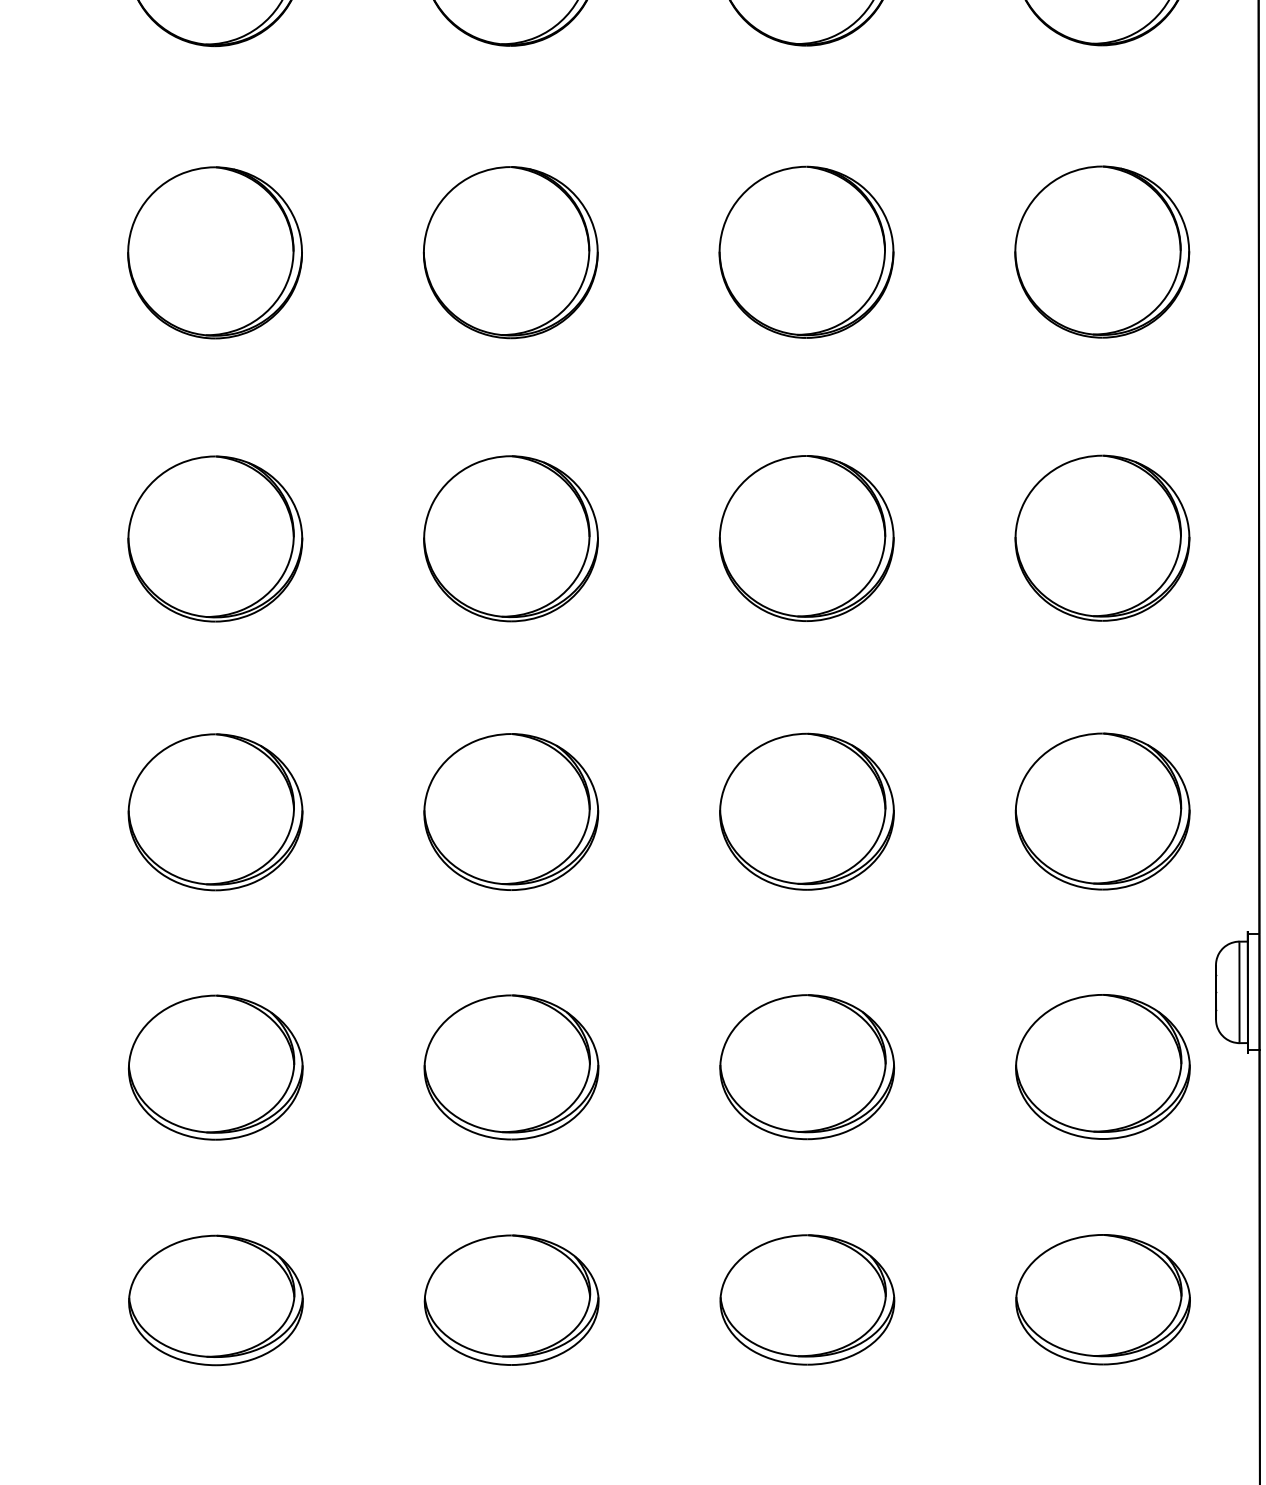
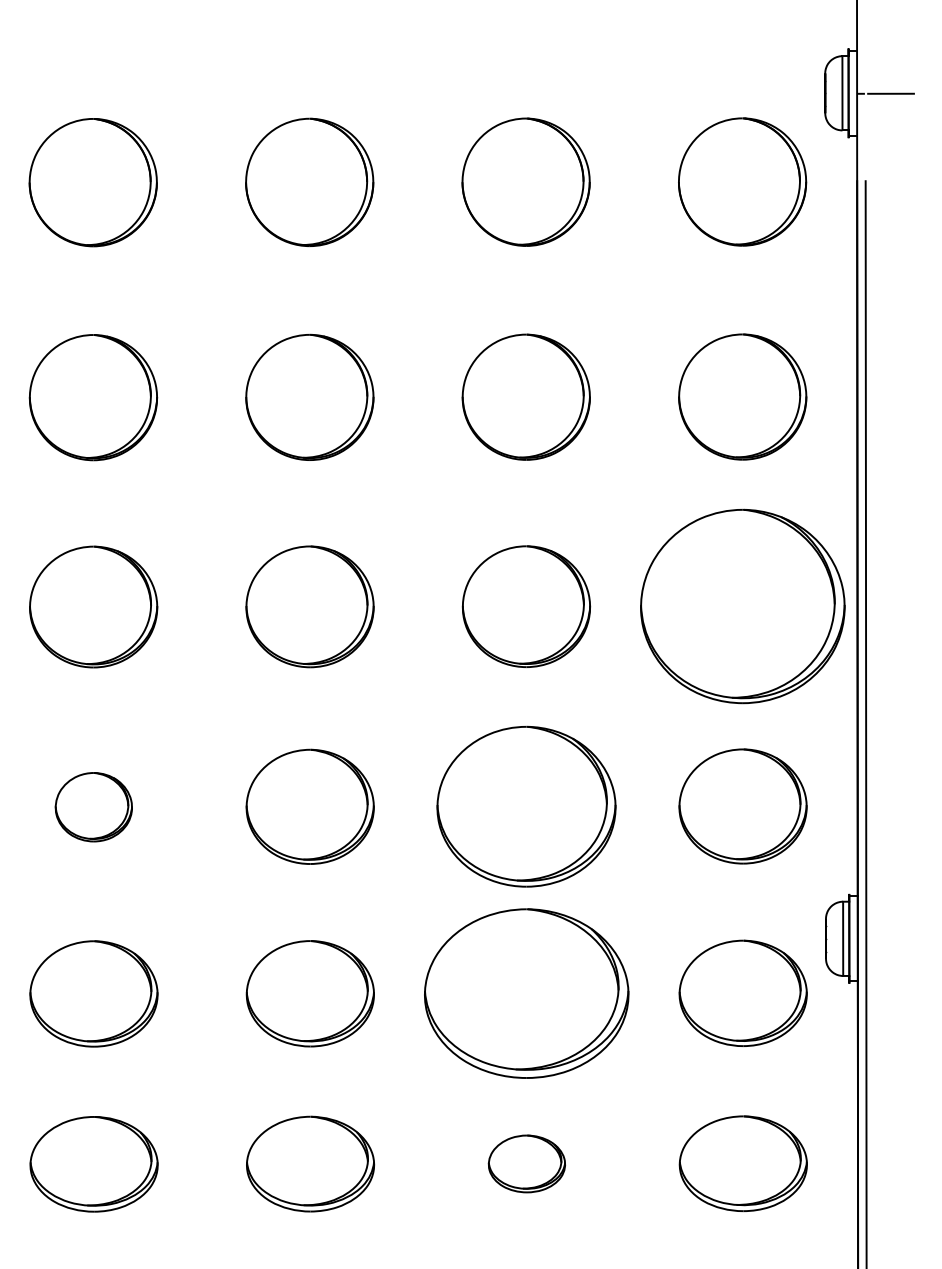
part: (1101, 538) -> (742, 606), size x1.6
part: (806, 811) -> (526, 806), size x1.4
part: (215, 812) -> (93, 807), size x0.6
part: (806, 1067) -> (526, 993), size x1.6
part: (806, 1299) -> (526, 1163), size x0.6

